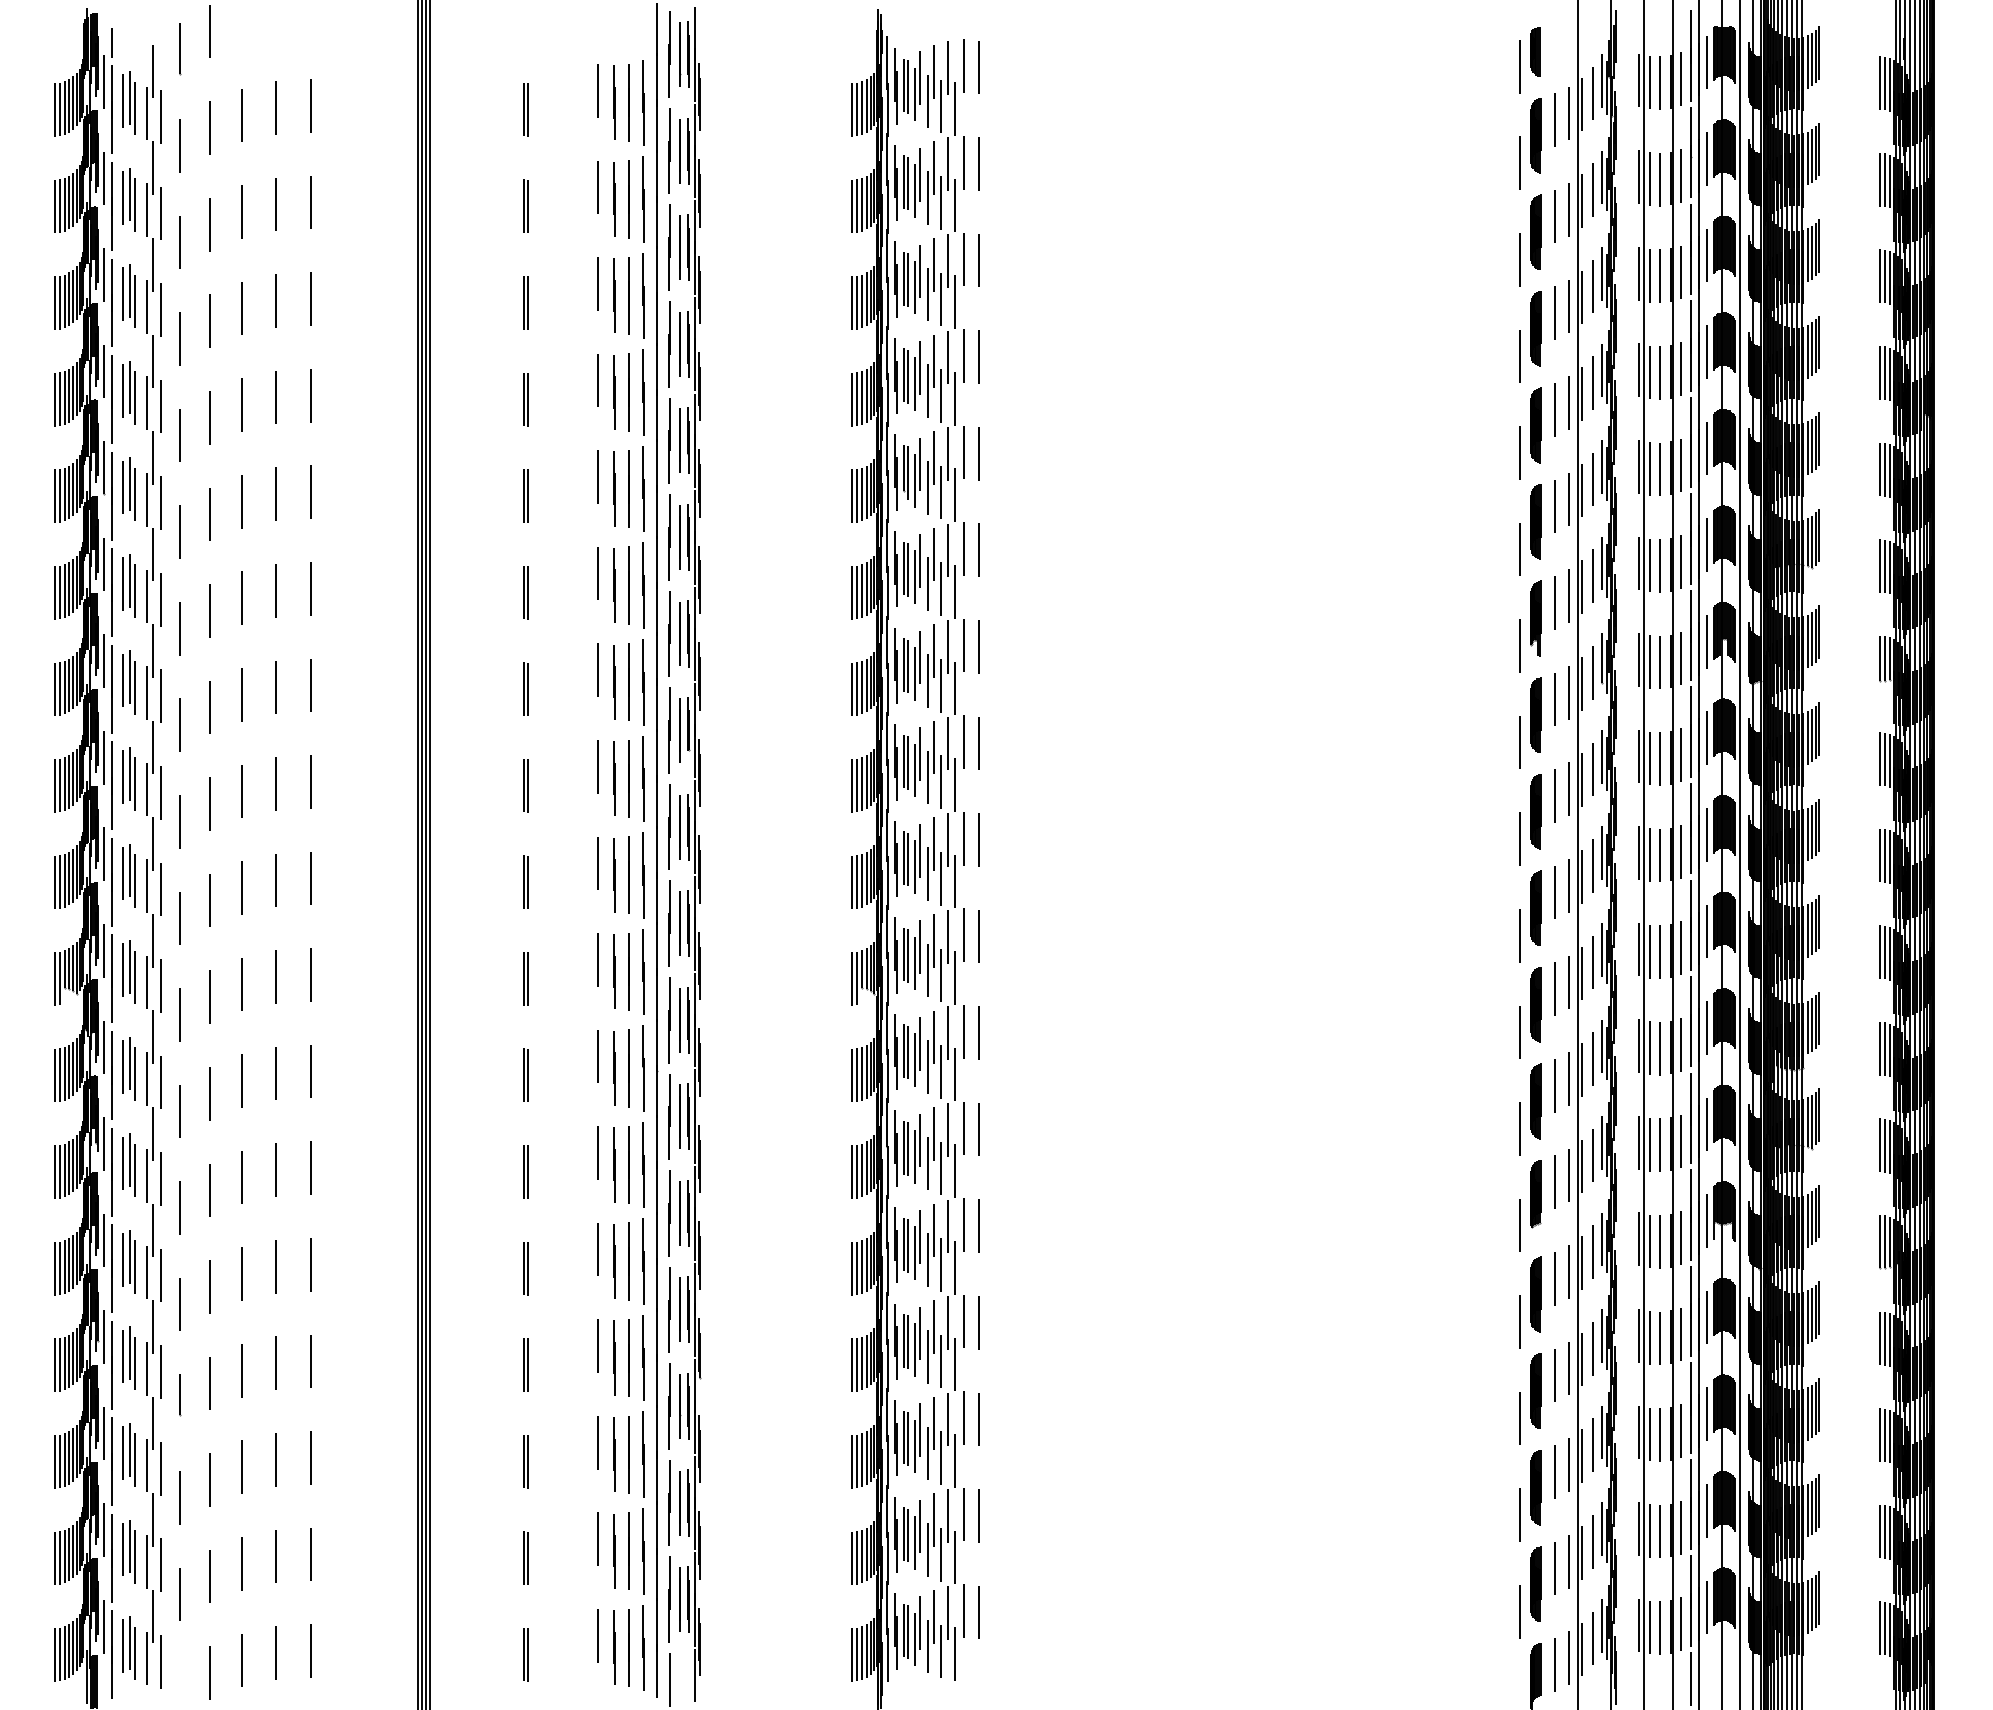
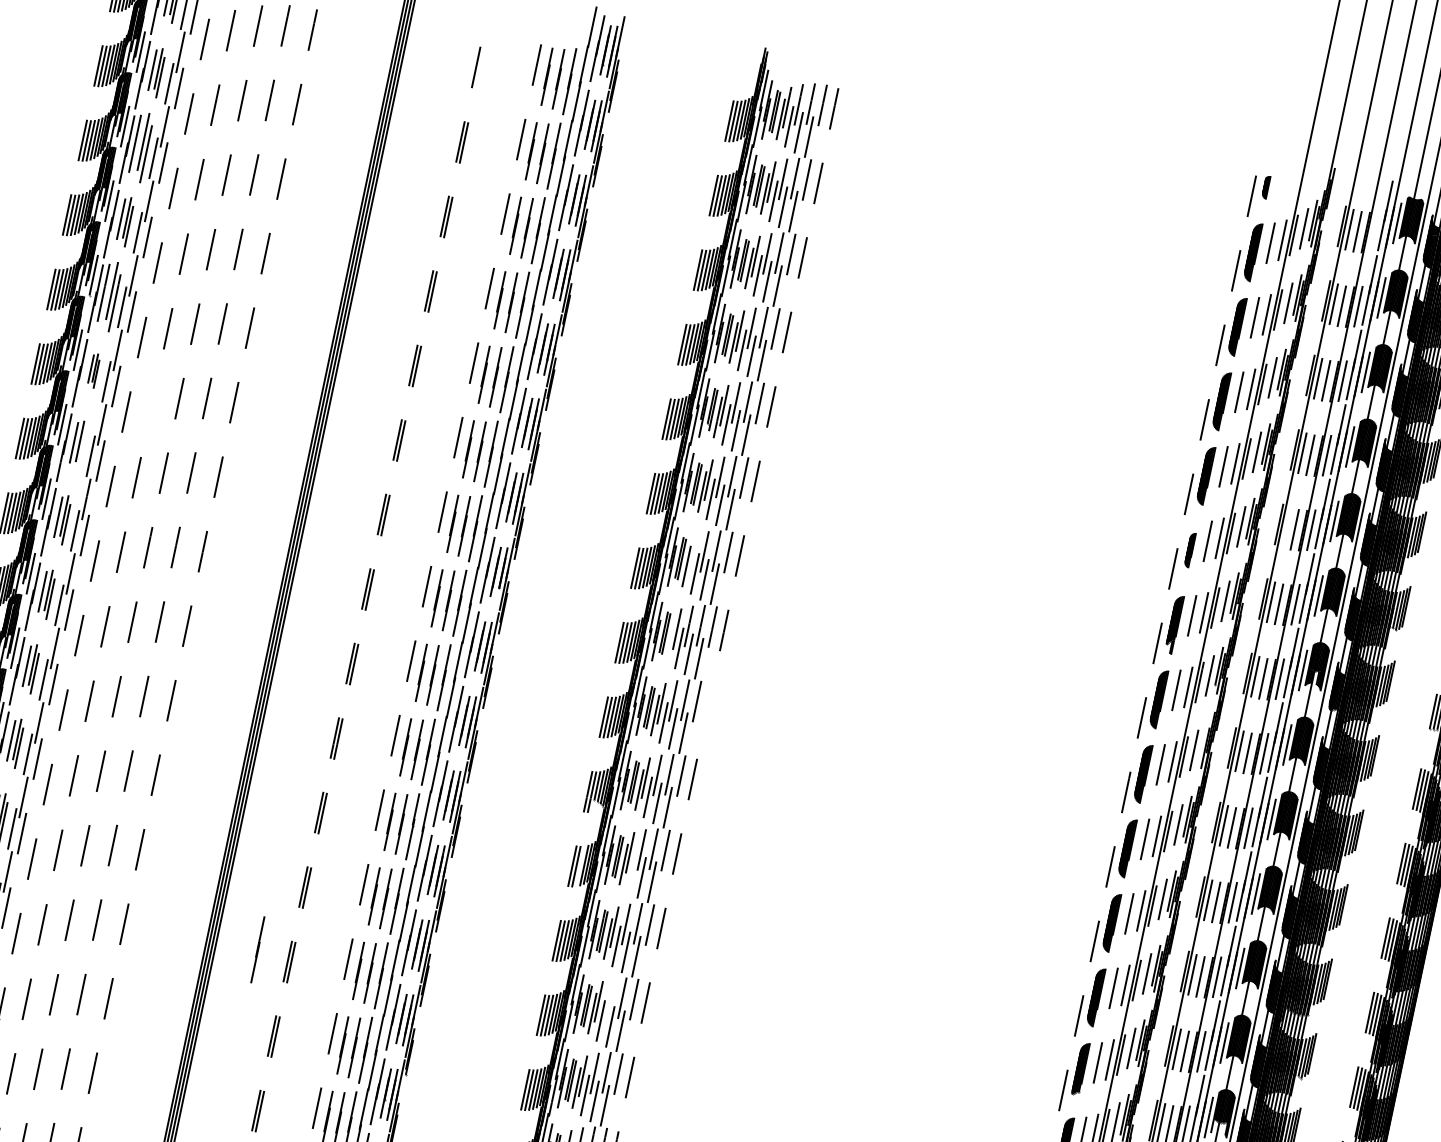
part: (1535, 51) -> (1266, 187), size x0.6
line: (1680, 79) -> (1373, 232), removed
line: (528, 109) -> (479, 68), removed
part: (128, 295) -> (140, 146), size x1.4
line: (1649, 468) -> (1286, 527), removed
part: (128, 488) -> (109, 295), size x1.4
part: (1535, 521) -> (1189, 549), size x0.6
part: (128, 585) -> (93, 370), size x0.7
line: (209, 610) -> (152, 402), removed
line: (920, 657) -> (693, 554), removed
line: (134, 687) -> (81, 450), removed
line: (1602, 756) -> (1203, 742), removed
line: (915, 770) -> (671, 641), removed
line: (978, 839) -> (708, 704), removed
line: (927, 1066) -> (632, 871), removed
line: (861, 1073) -> (580, 866), removed
line: (933, 1230) -> (610, 998), removed
line: (483, 1261) -> (257, 949), added

